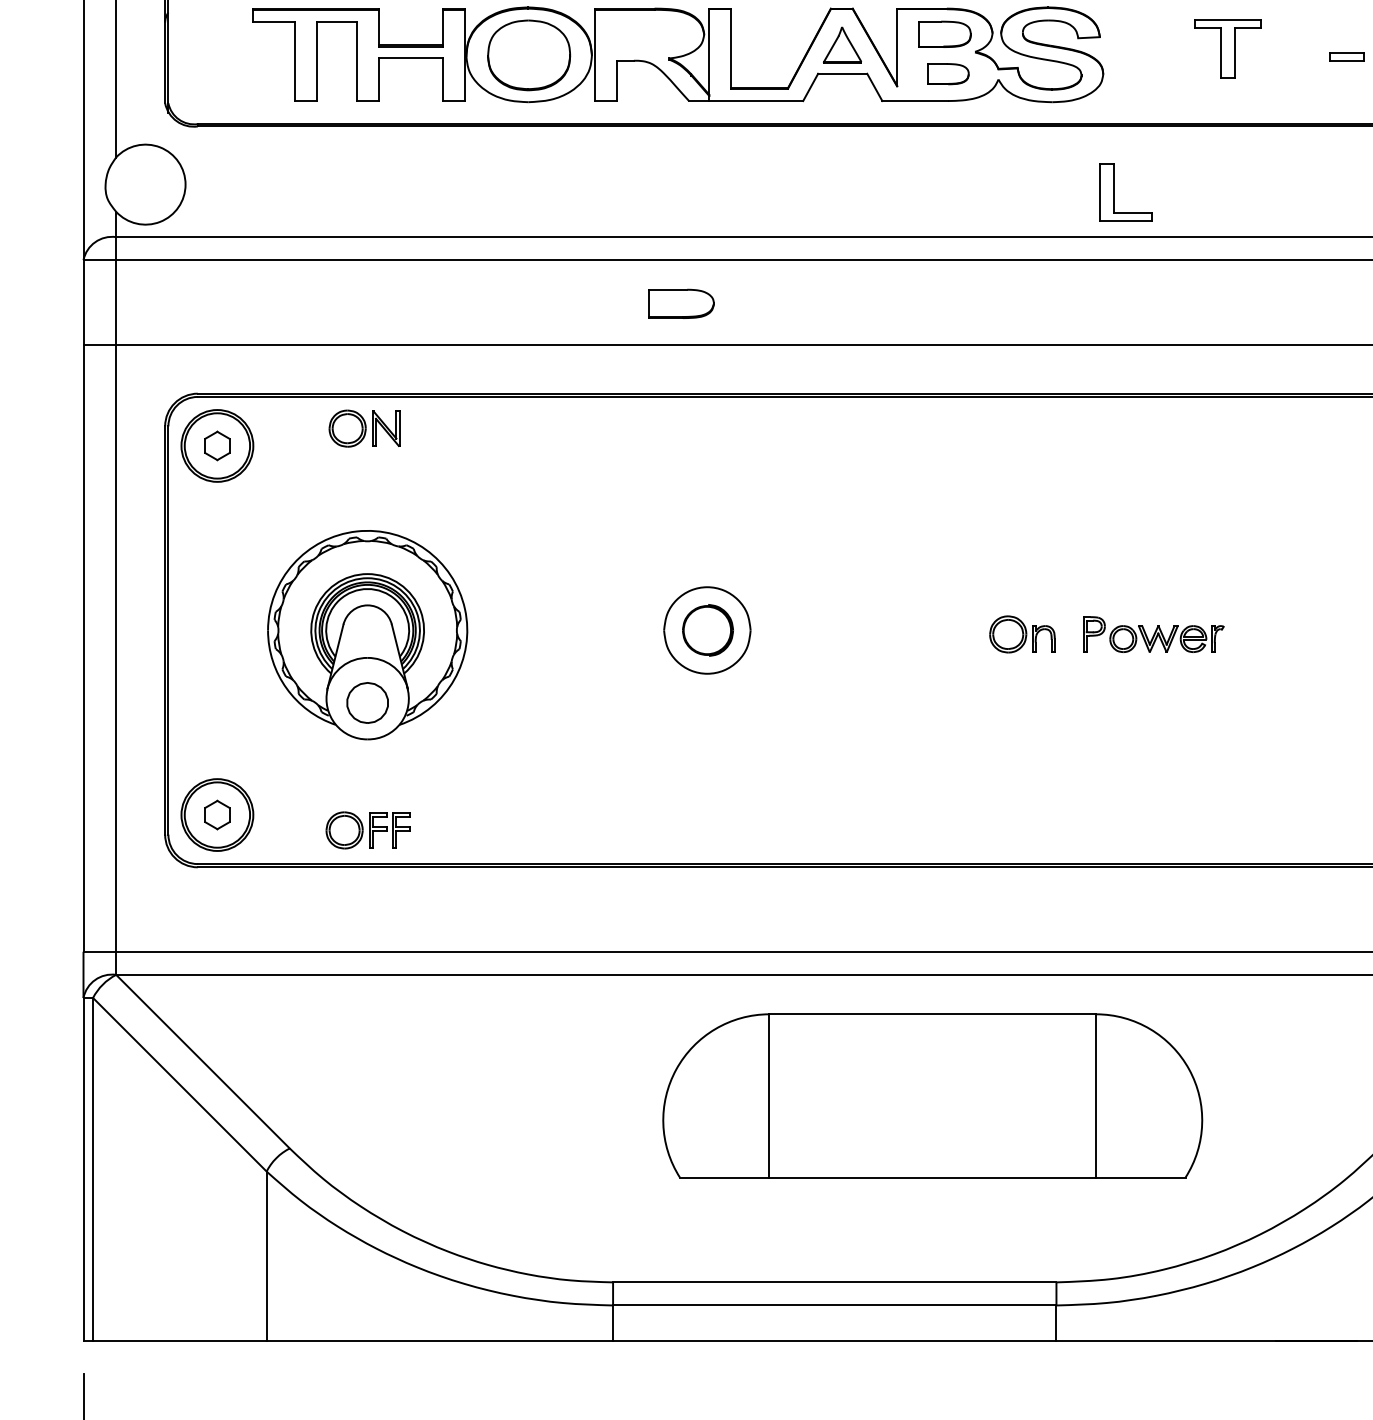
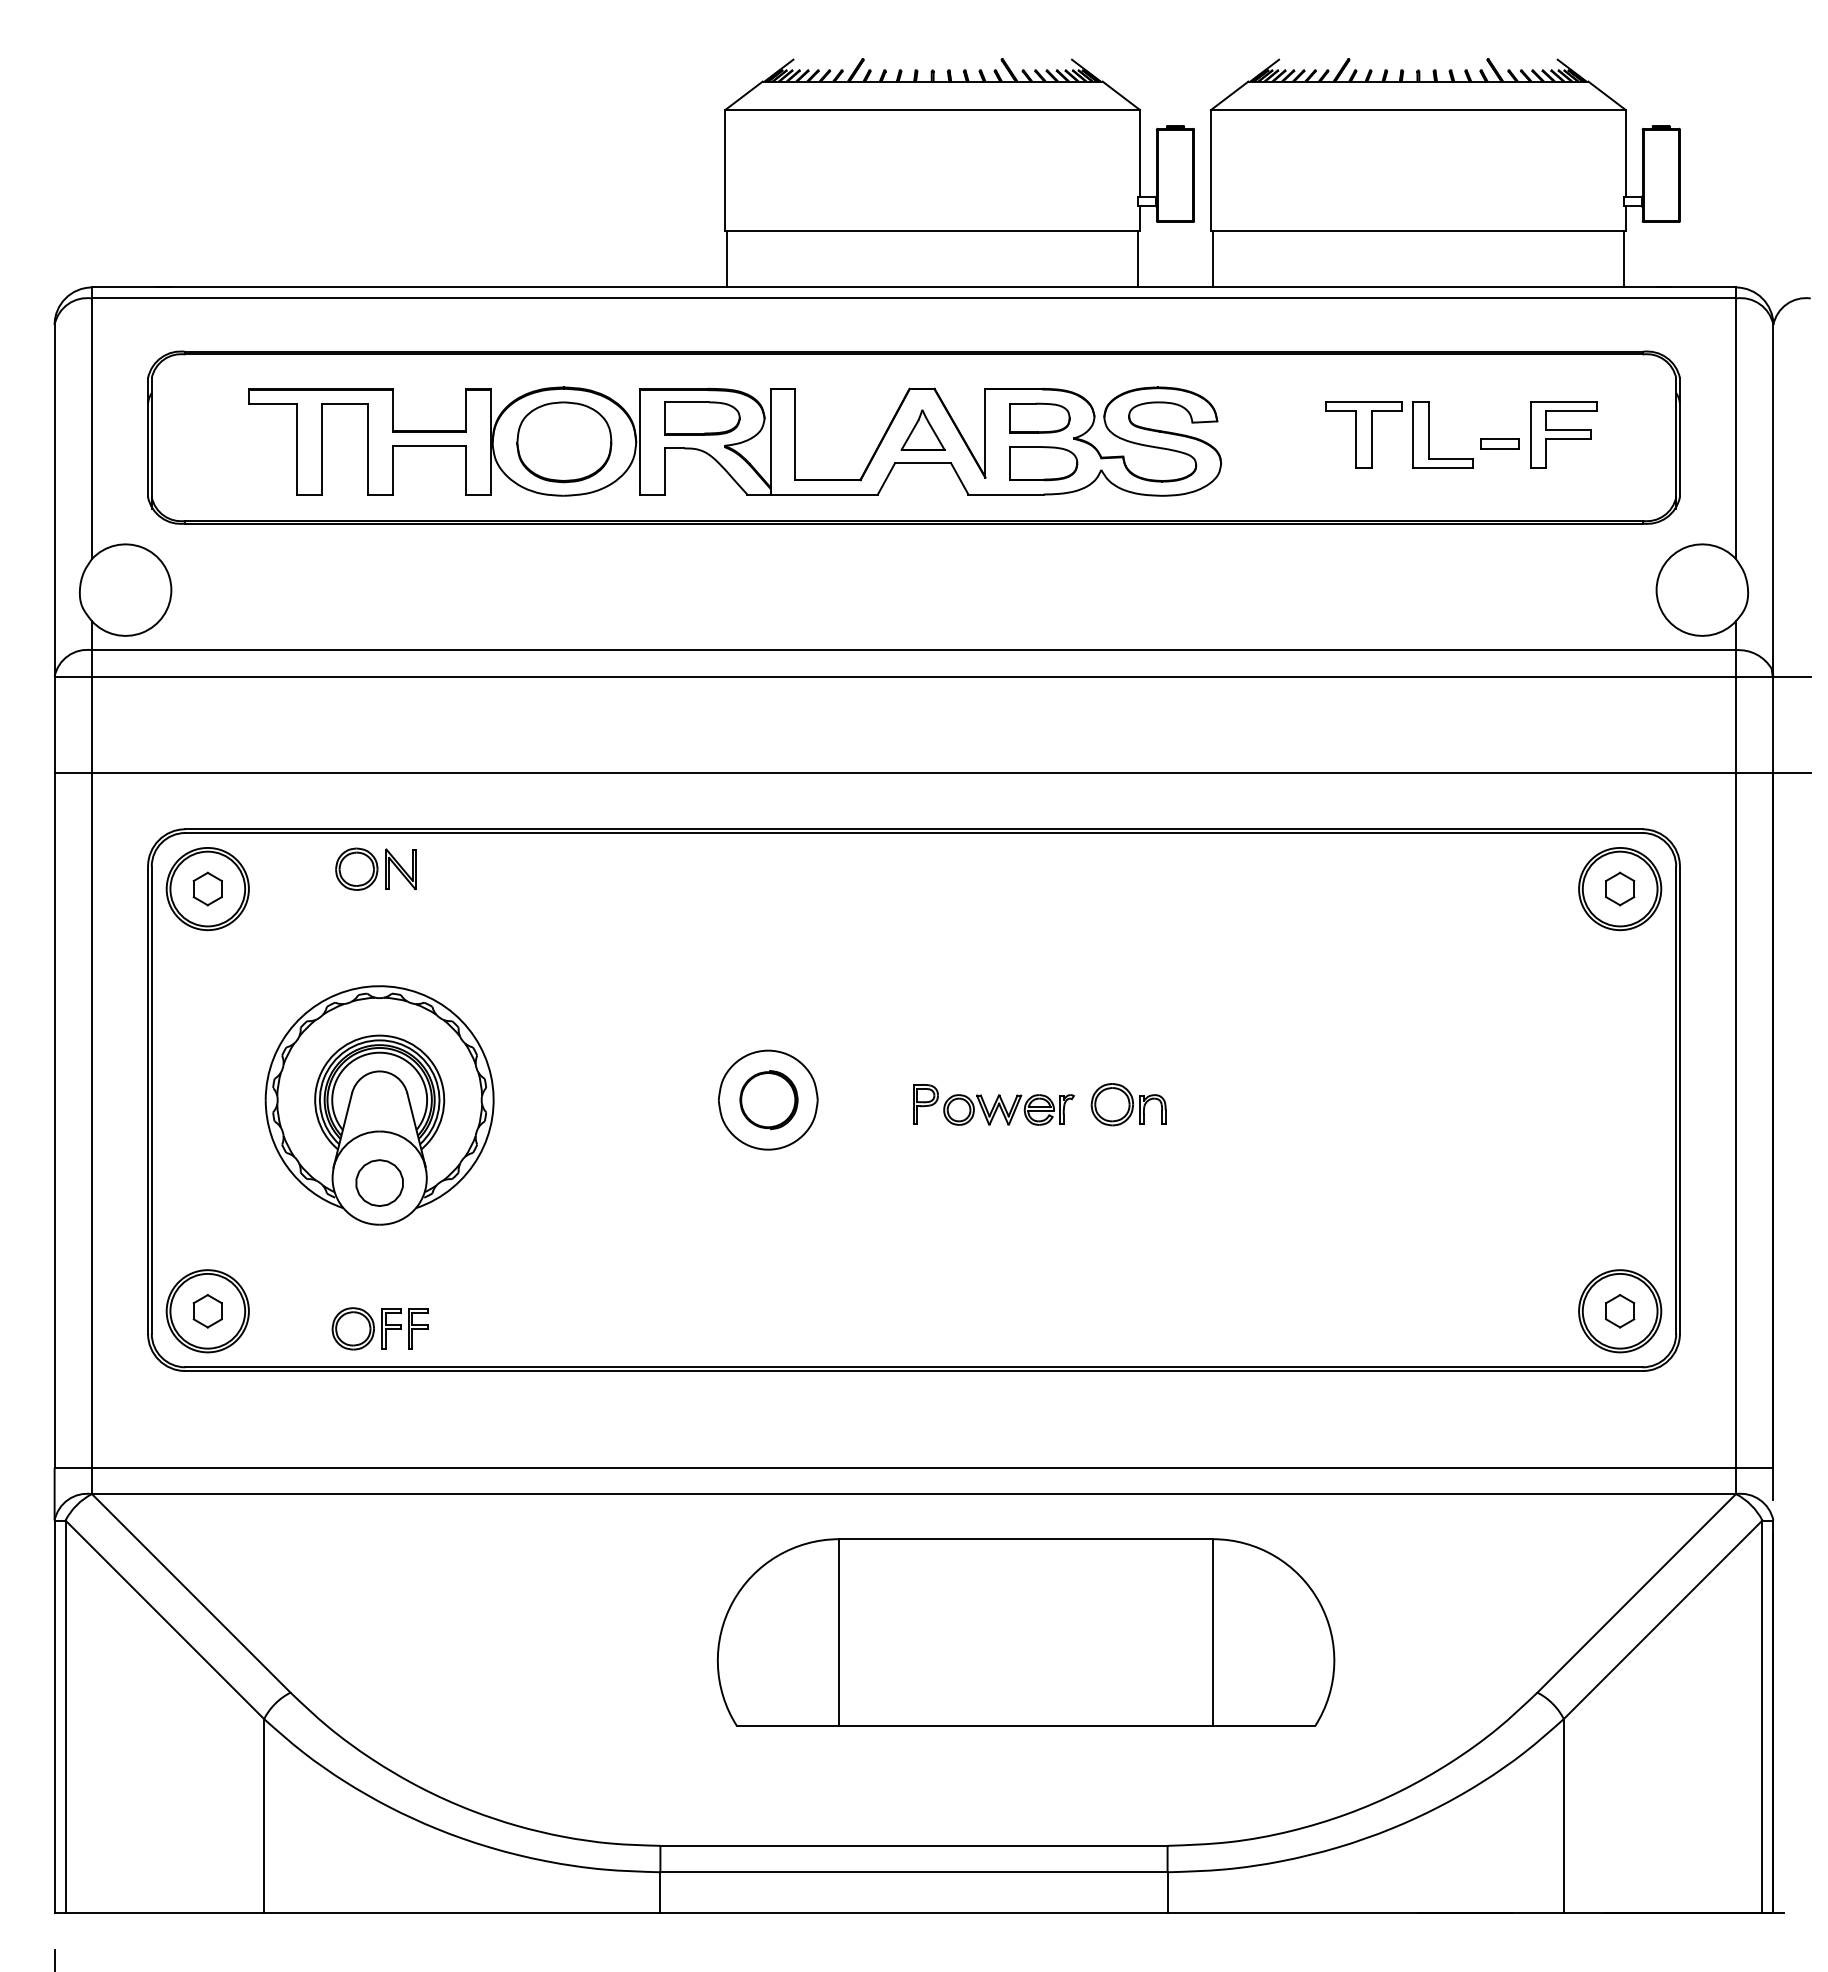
part: (947, 73) -> (1043, 463), size x1.43
part: (1114, 191) -> (1429, 434), moved
part: (681, 303) -> (702, 418), moved
part: (1153, 634) -> (993, 1104), moved

